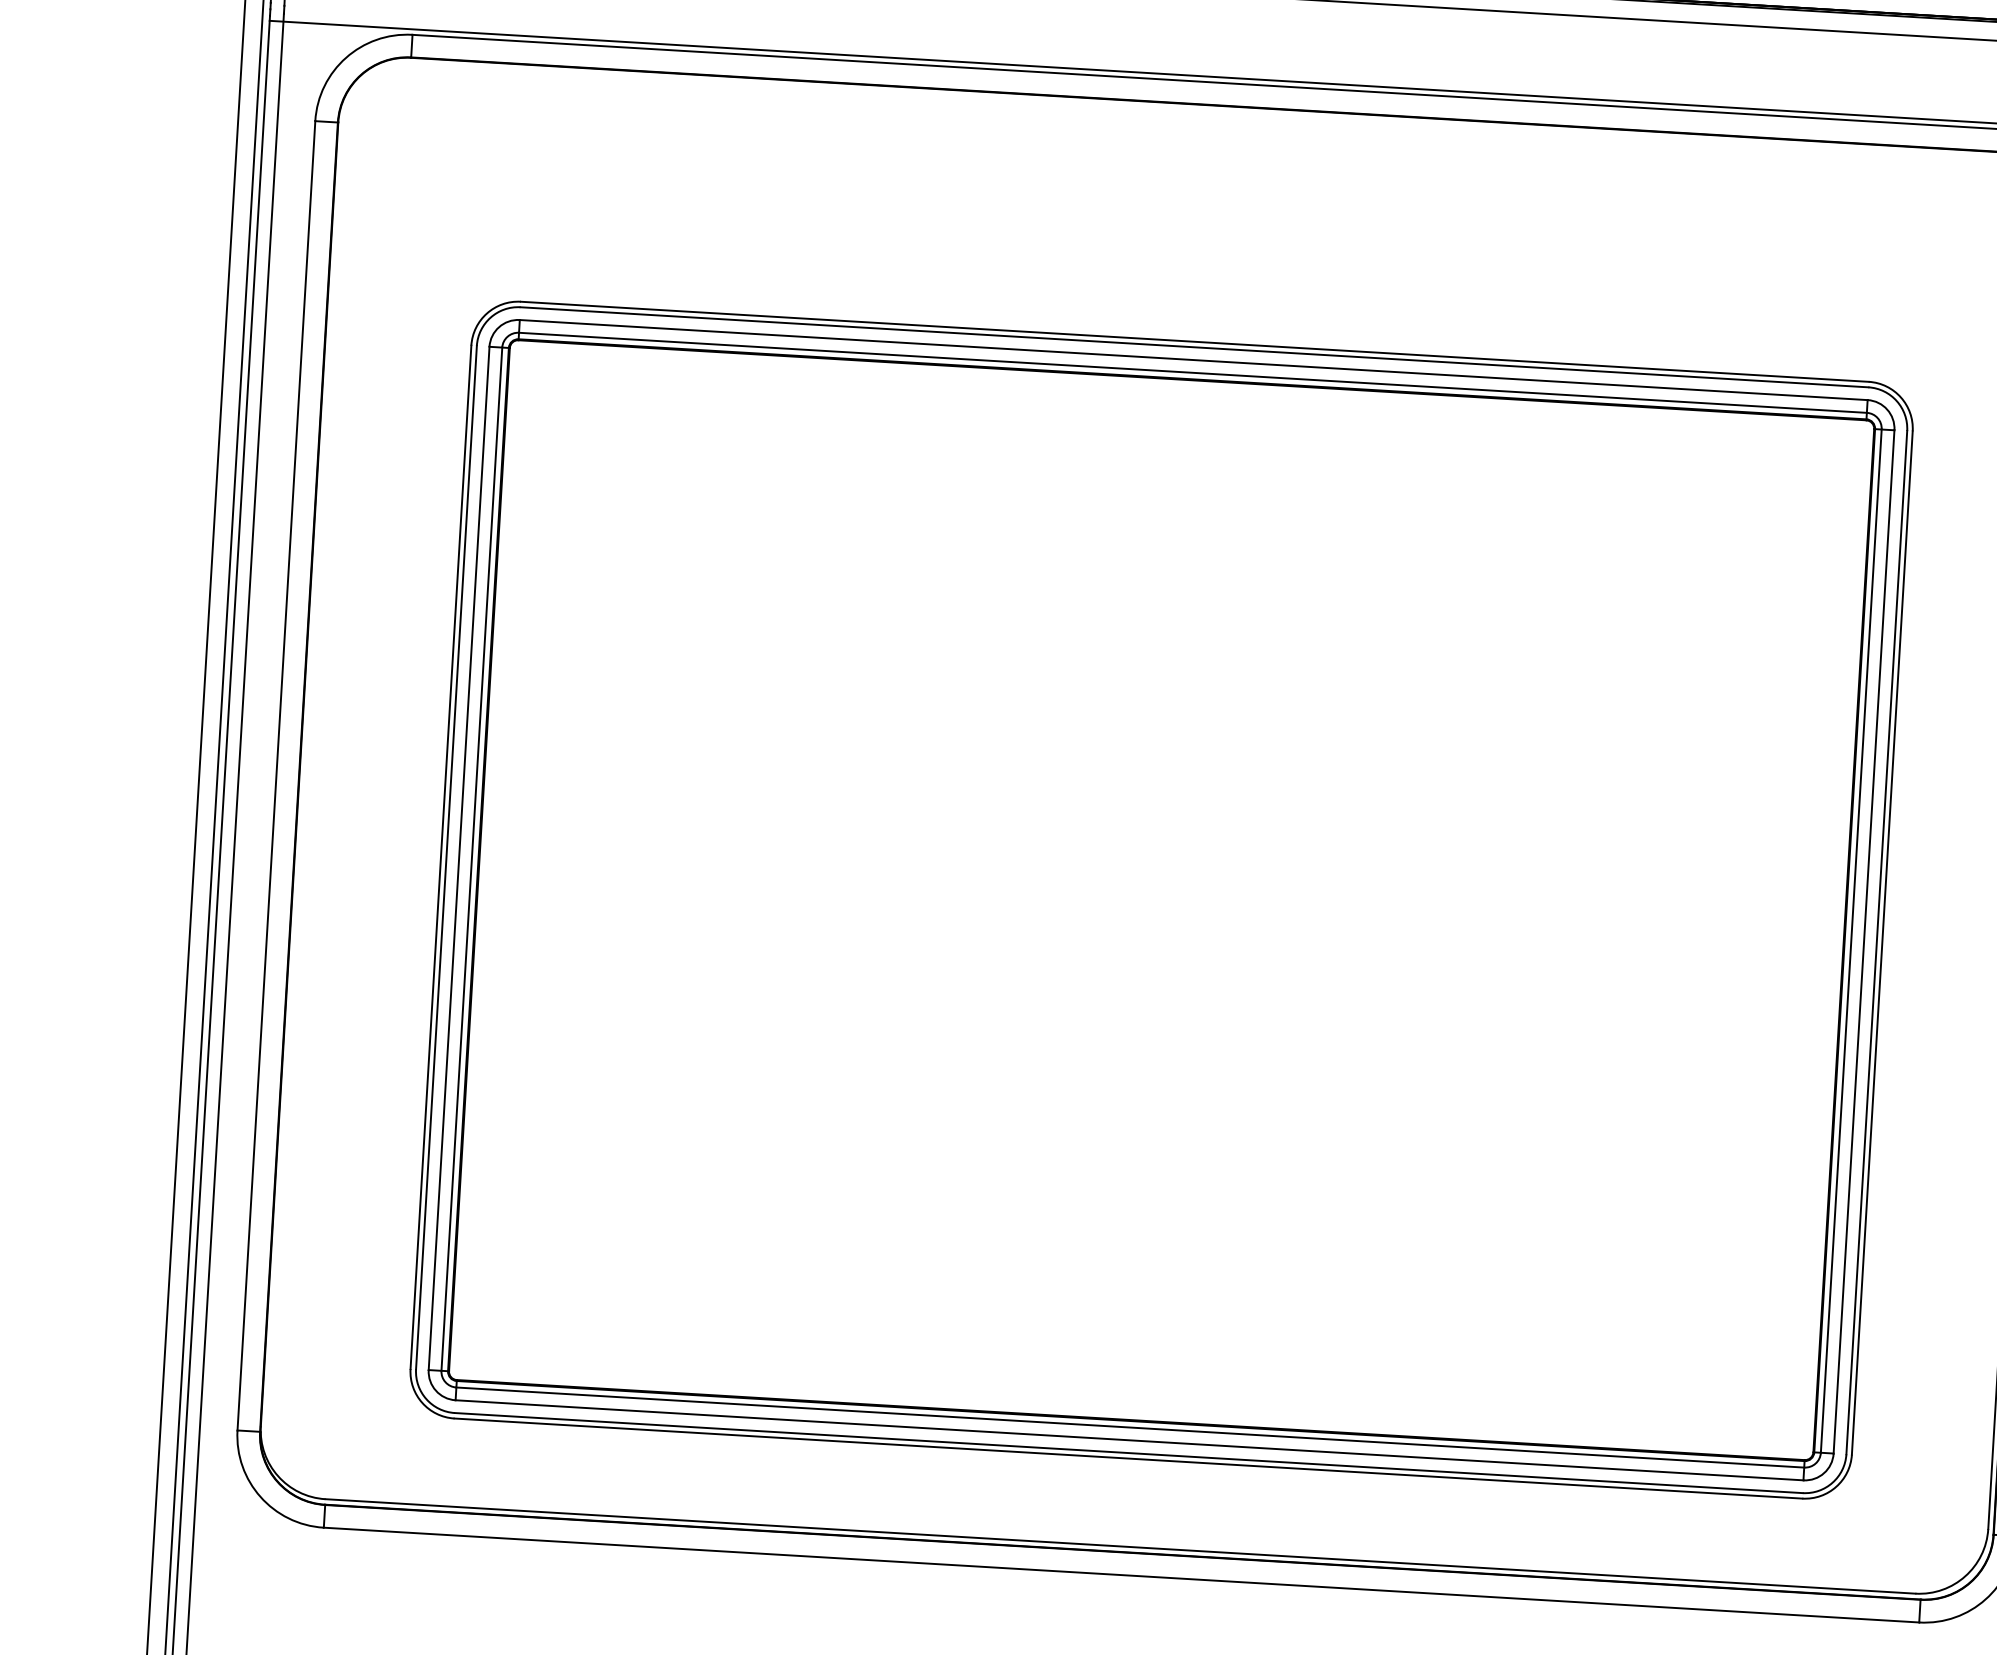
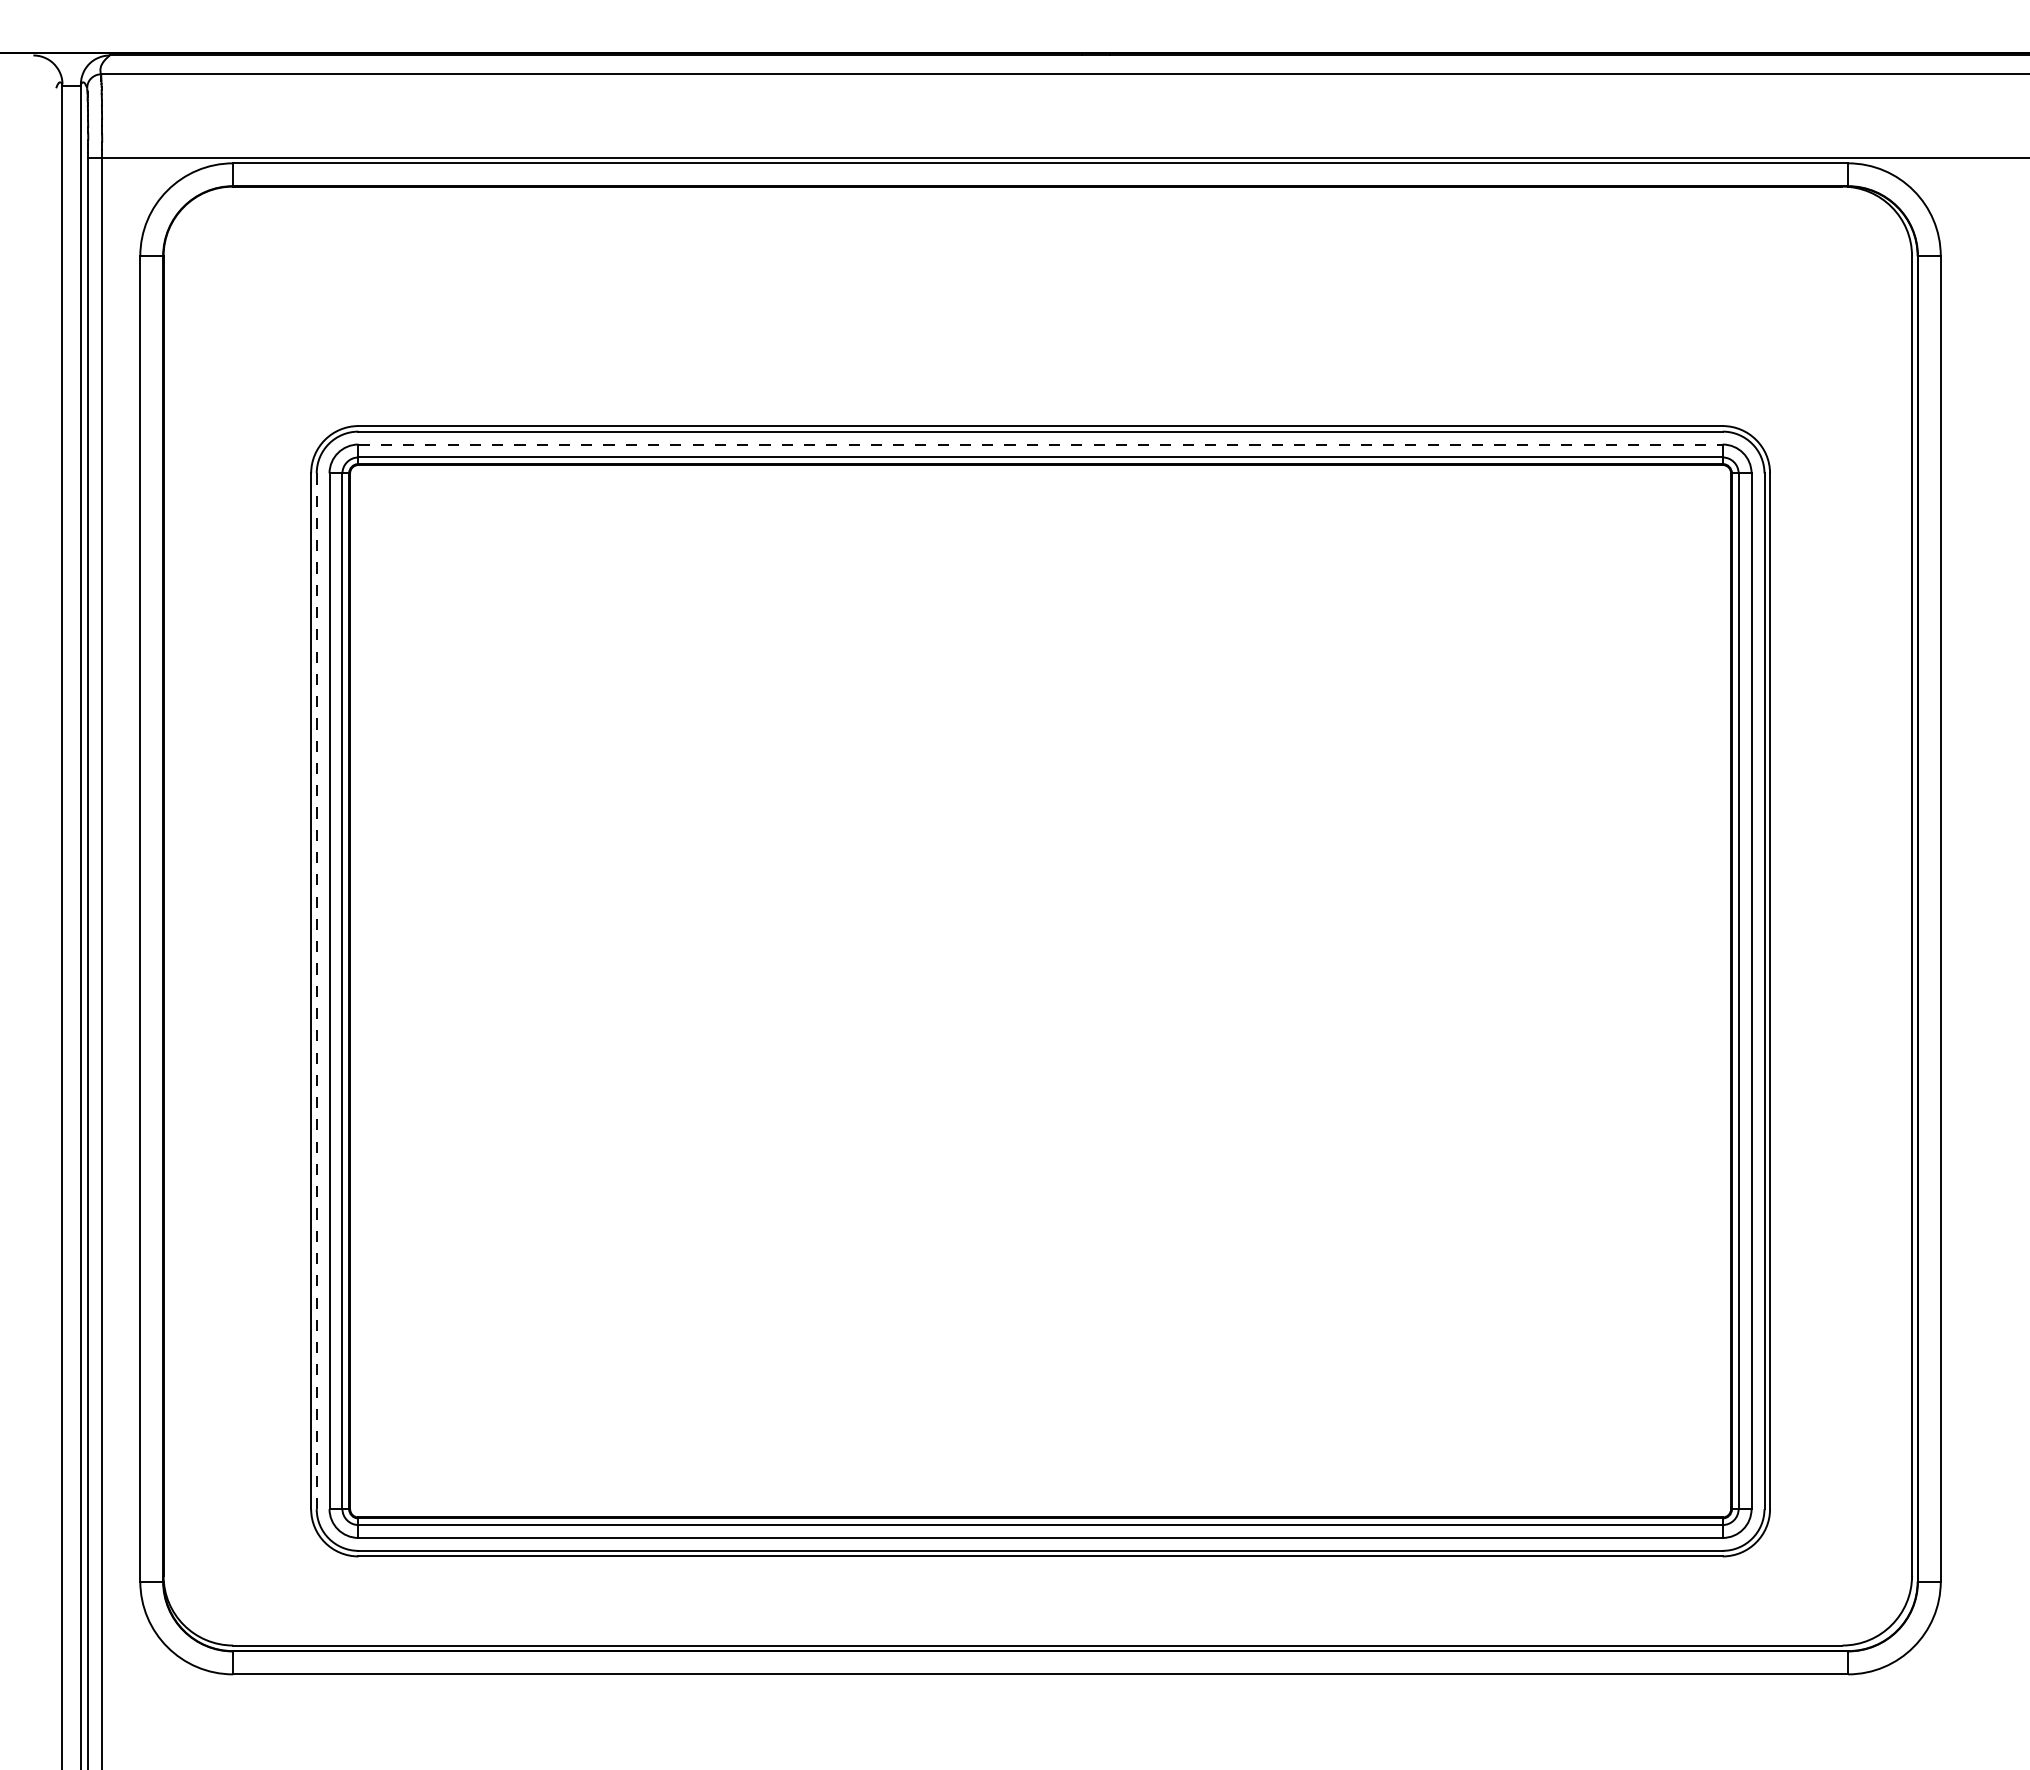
line: (1194, 360) -> (1041, 444), solid -> dashed
line: (446, 857) -> (316, 991), solid -> dashed

